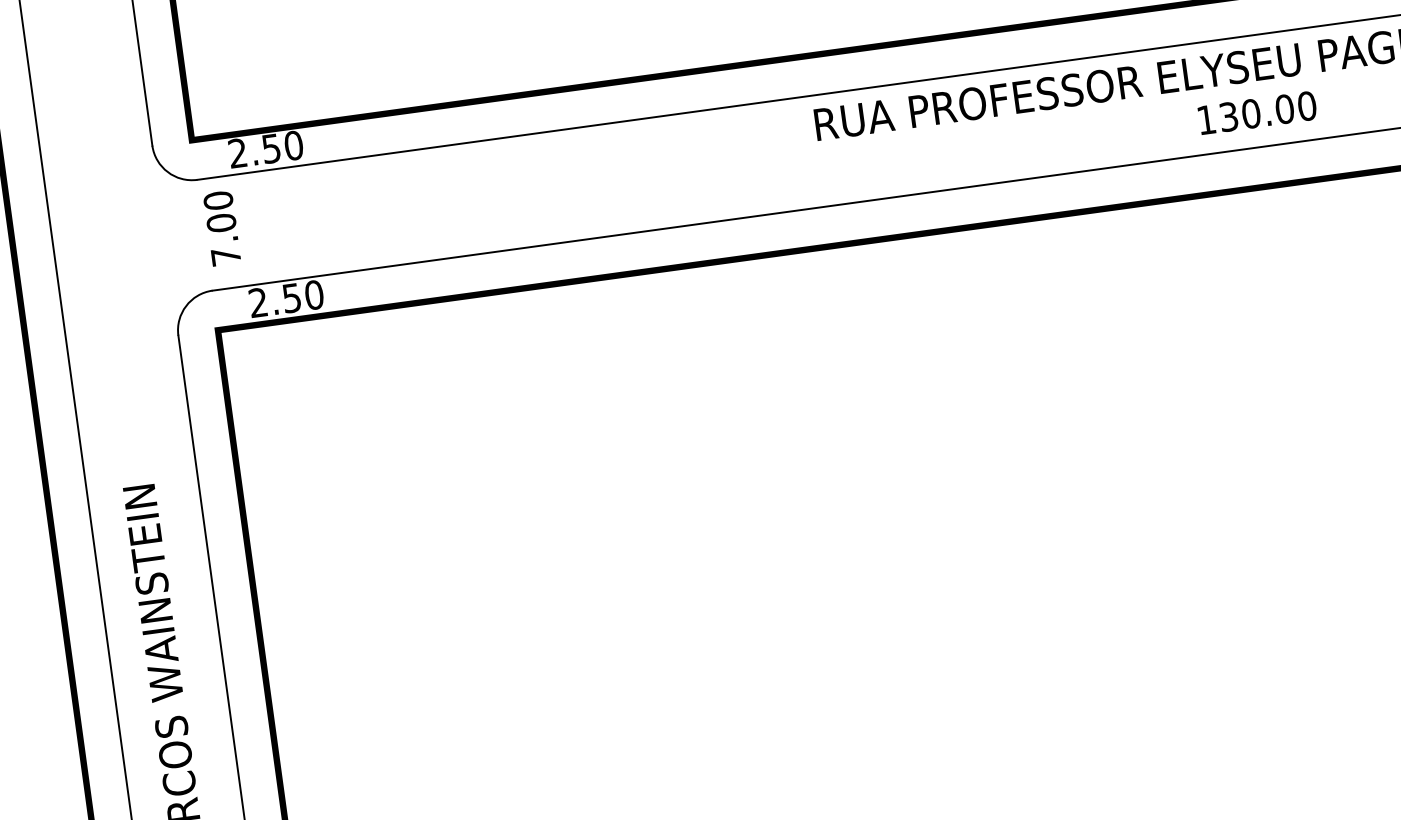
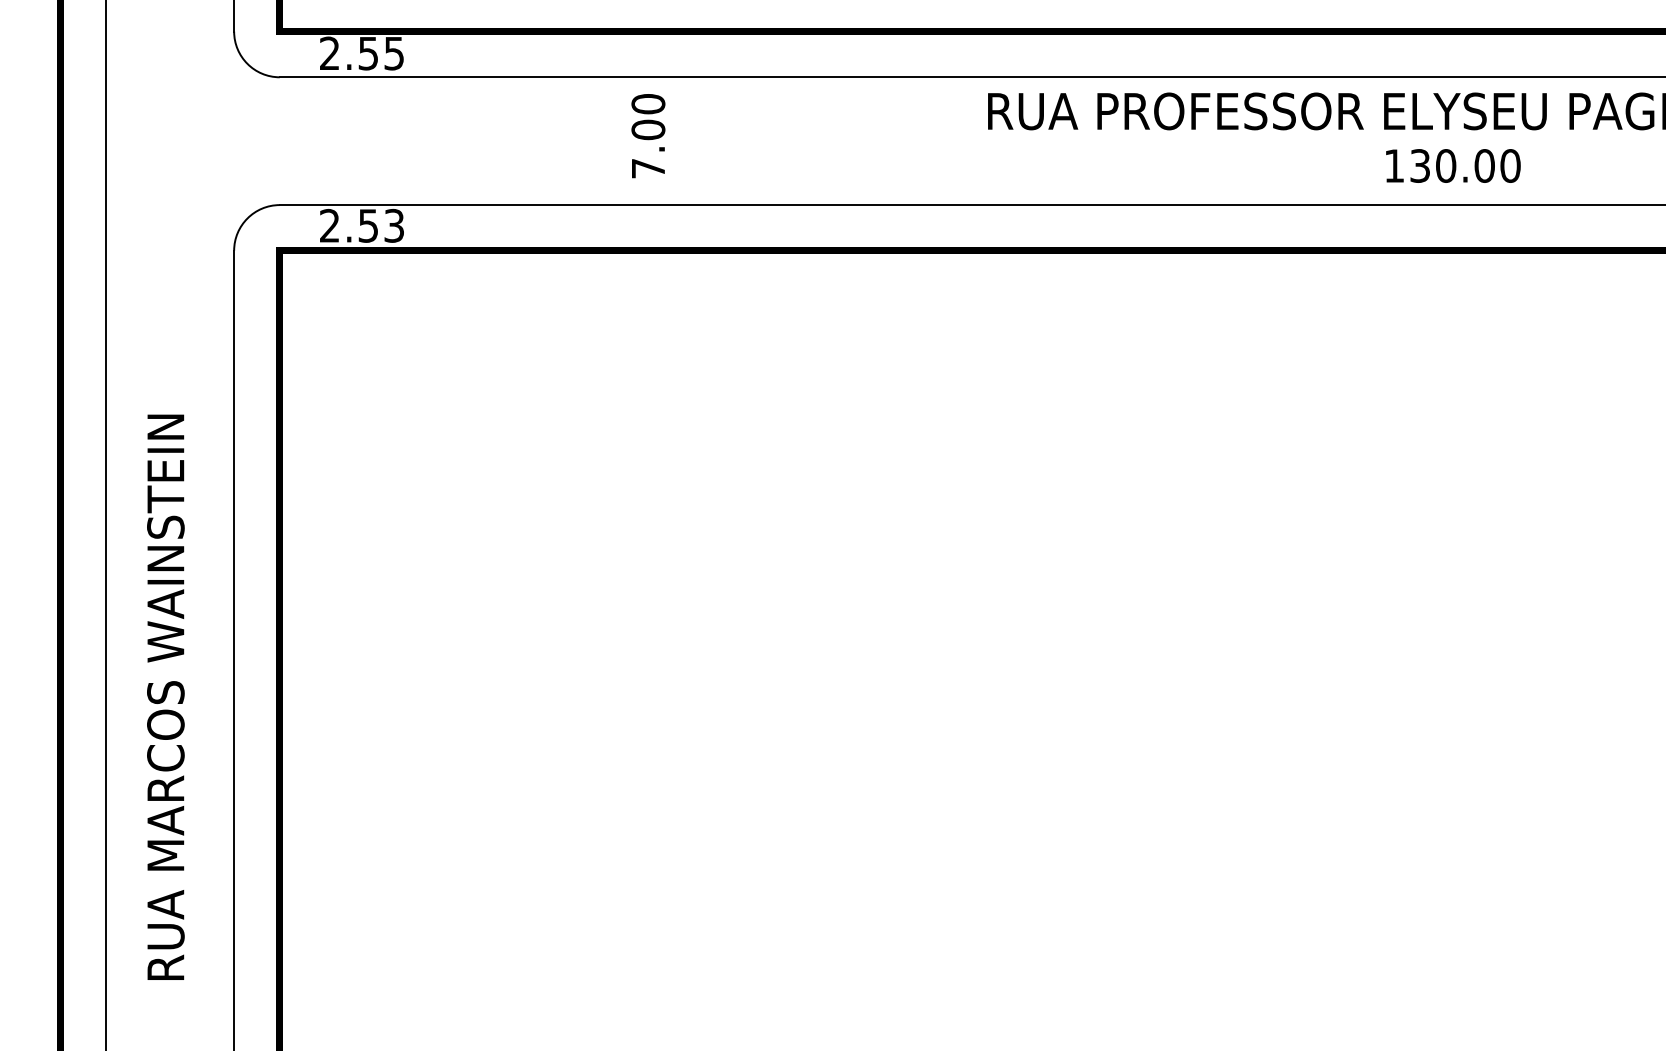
text: (1257, 112) -> (1453, 165), moved
text: (294, 145) -> (394, 53), 2.50 -> 2.55
text: (222, 228) -> (648, 136), moved
text: (314, 294) -> (394, 225), 2.50 -> 2.53

